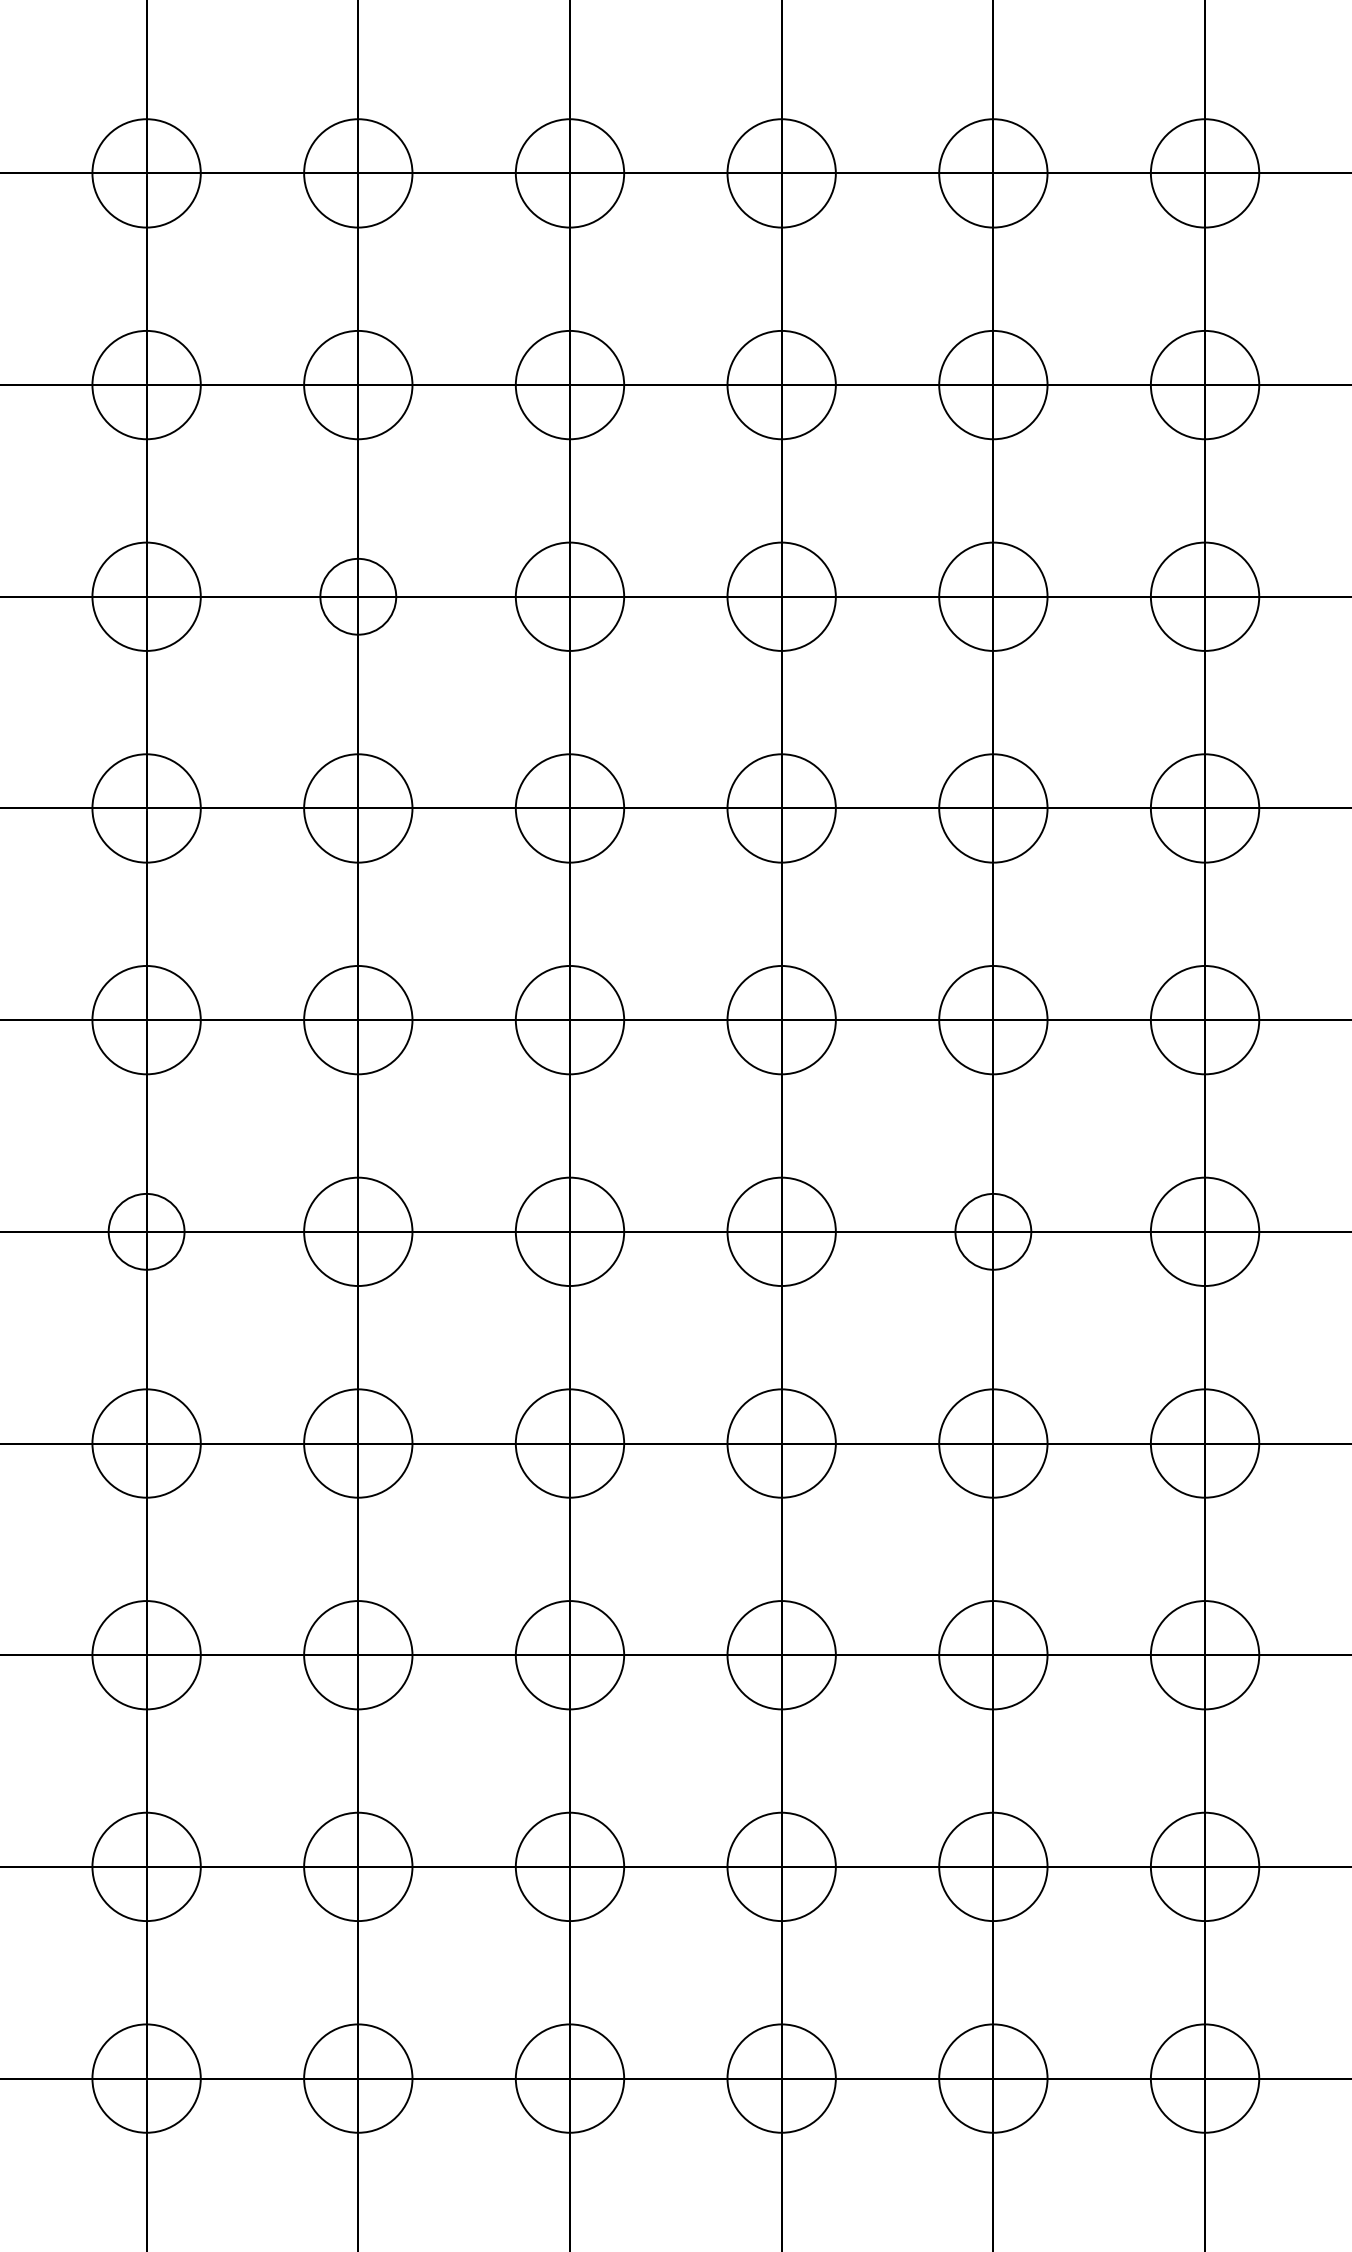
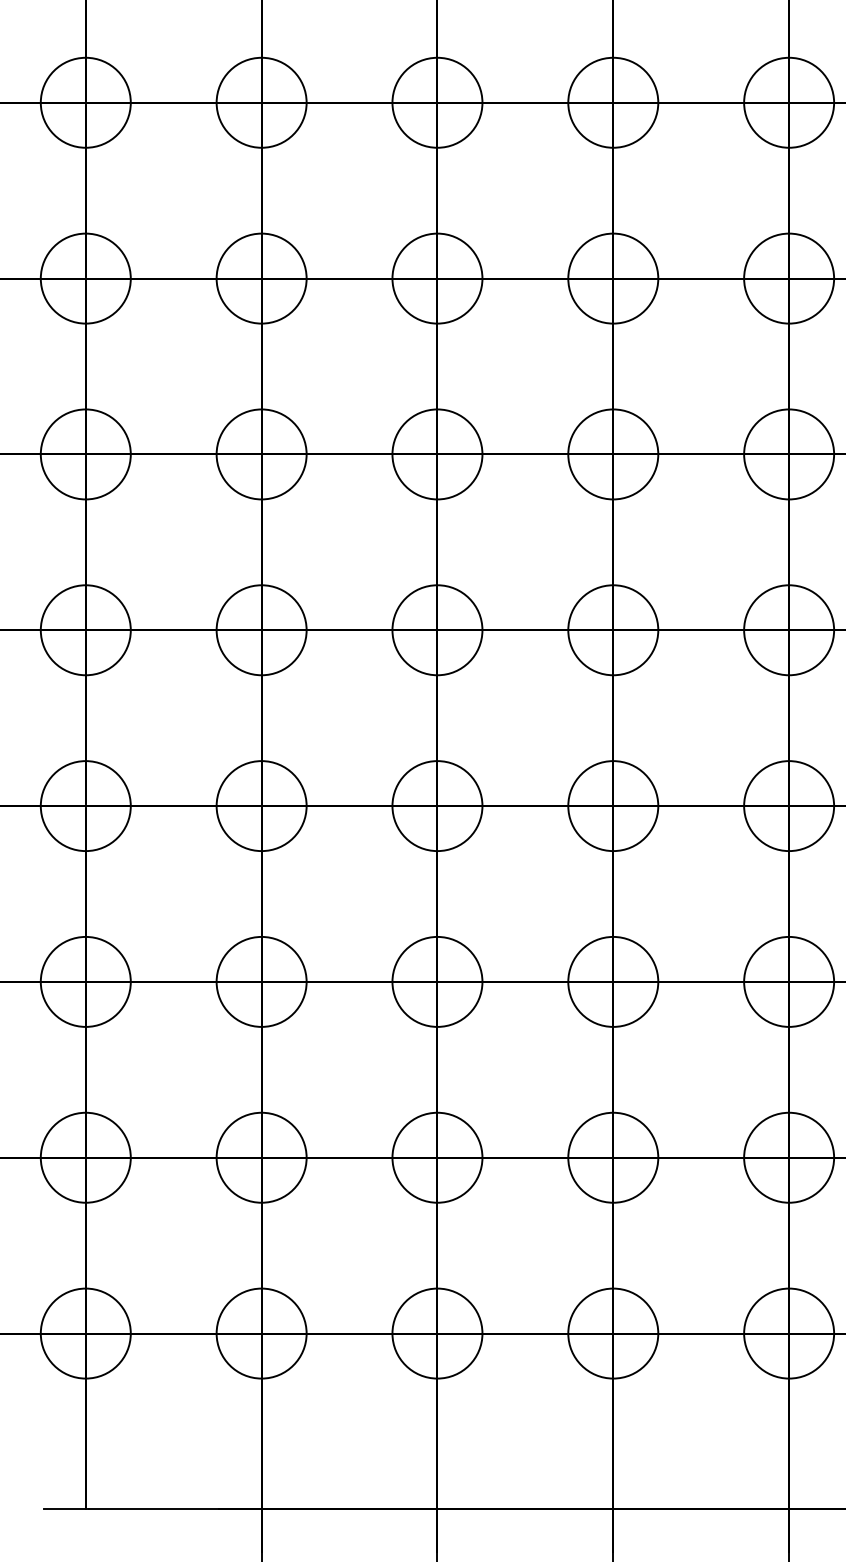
circle: (358, 596) -> (261, 102), size x1.43
circle: (146, 1231) -> (85, 629), size x1.43
circle: (993, 1231) -> (789, 629), size x1.43

